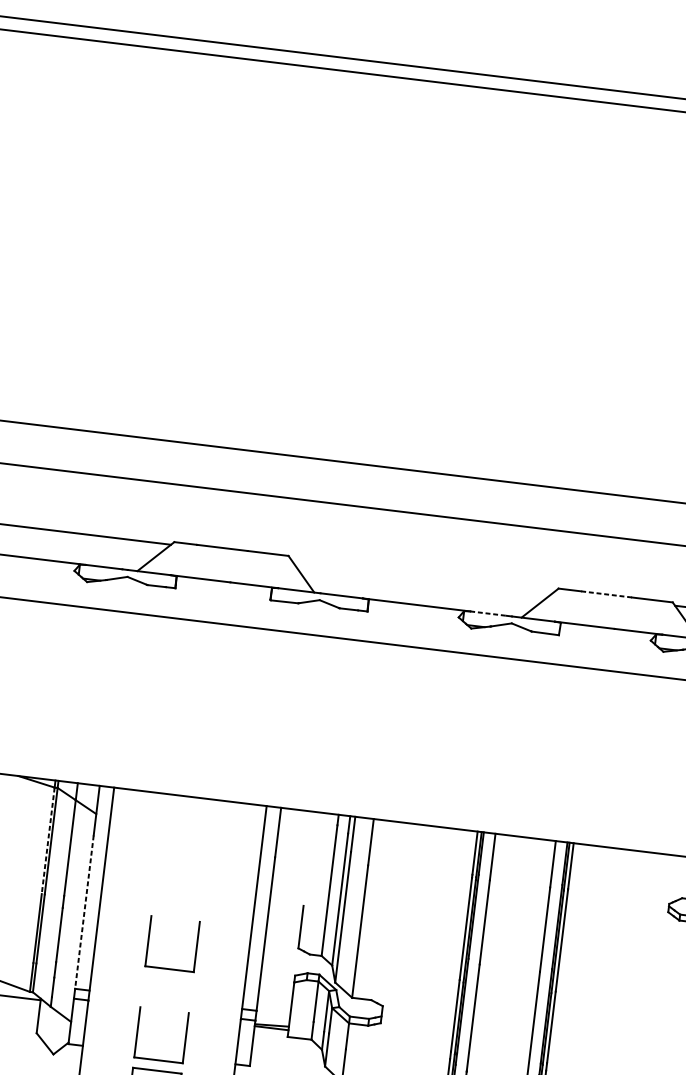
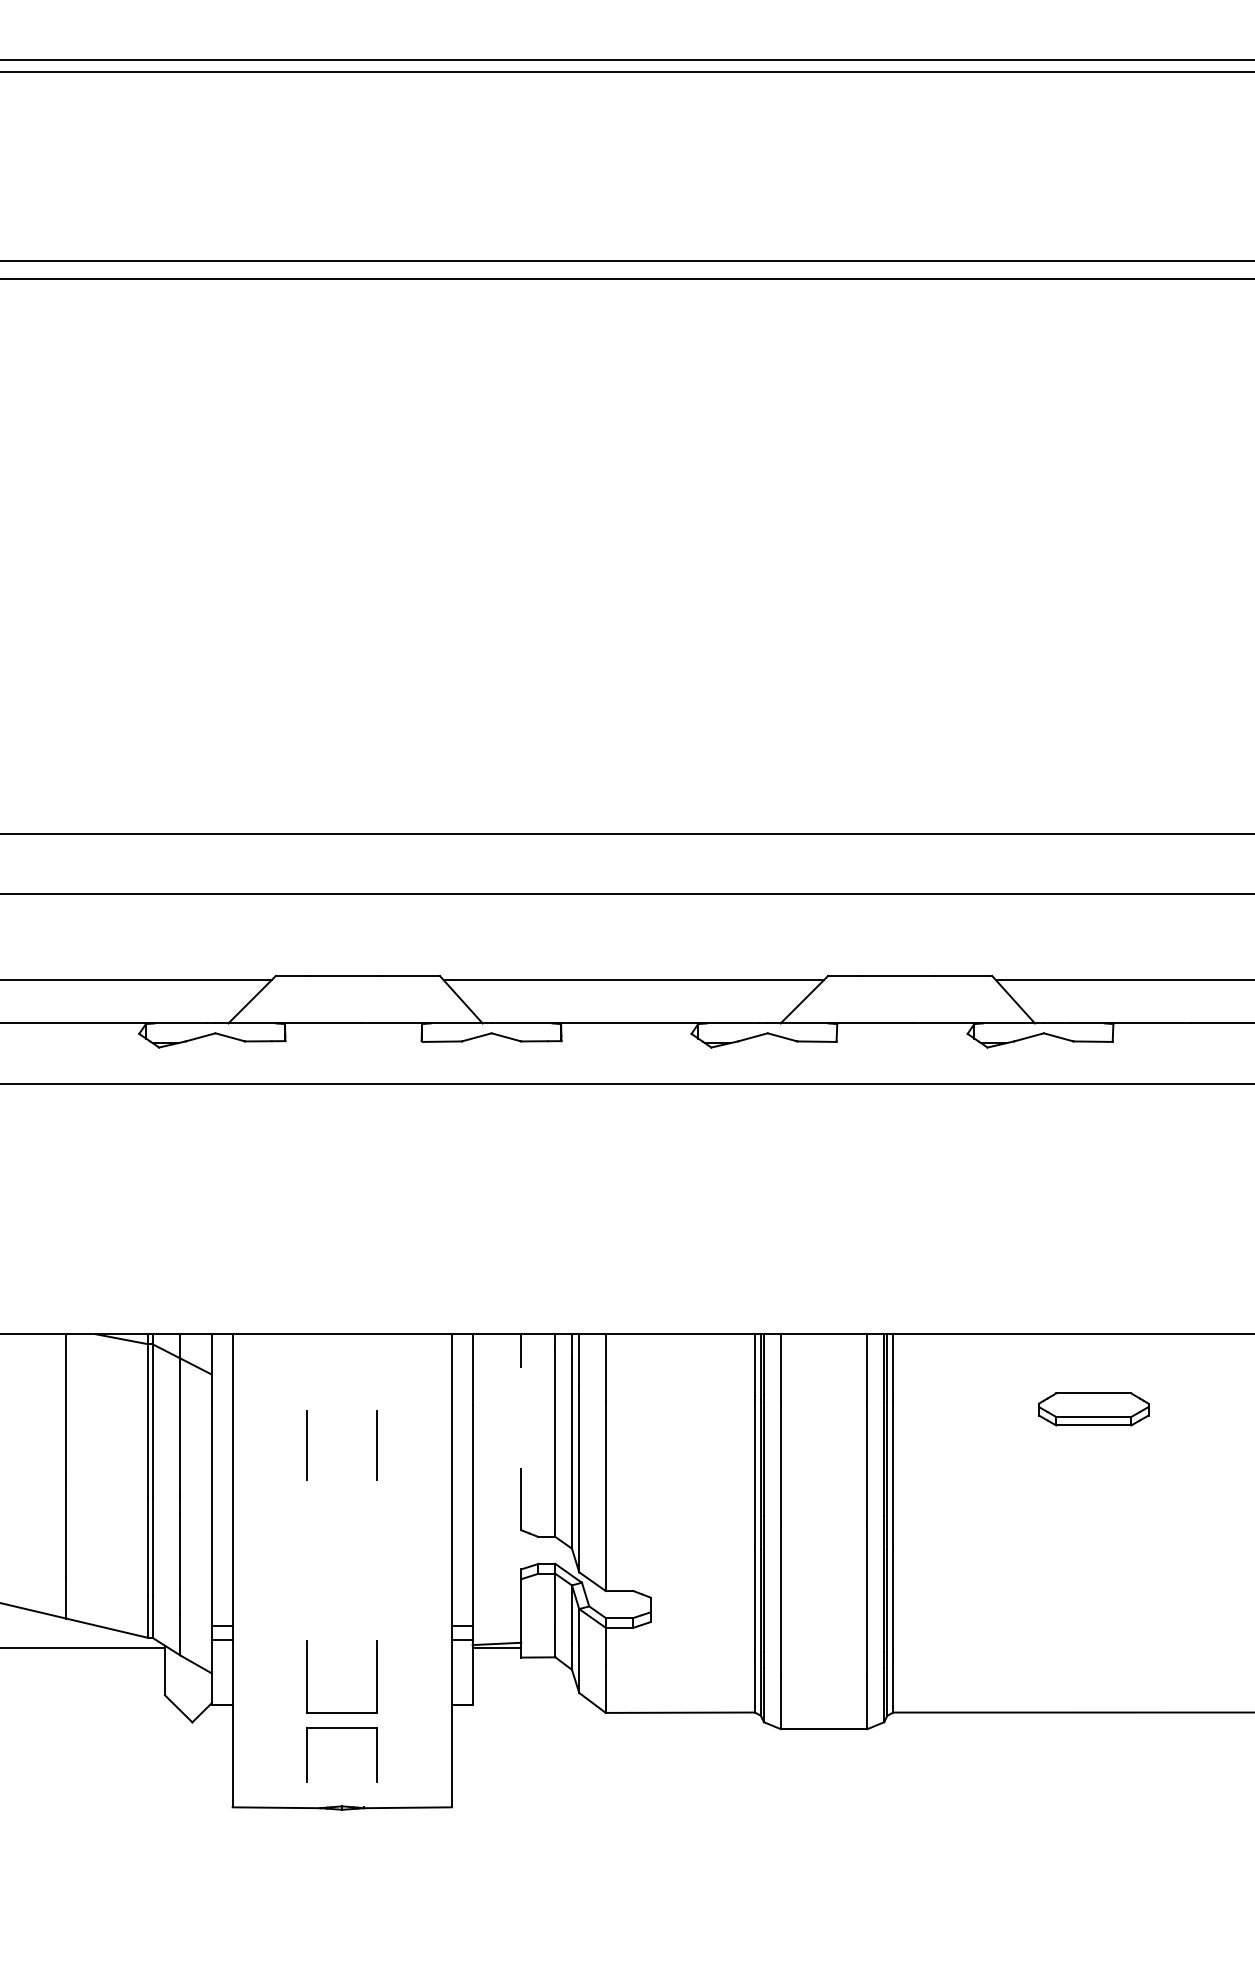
line: (422, 575) -> (633, 980), added
line: (606, 594) -> (897, 975), dashed -> solid
line: (488, 613) -> (733, 1023), dashed -> solid
line: (313, 823) -> (521, 1350), added
line: (48, 840) -> (148, 1420), dashed -> solid
line: (156, 871) -> (306, 1445), added
line: (205, 877) -> (377, 1445), added
line: (84, 912) -> (211, 1516), dashed -> solid
part: (148, 941) -> (307, 1545), removed

